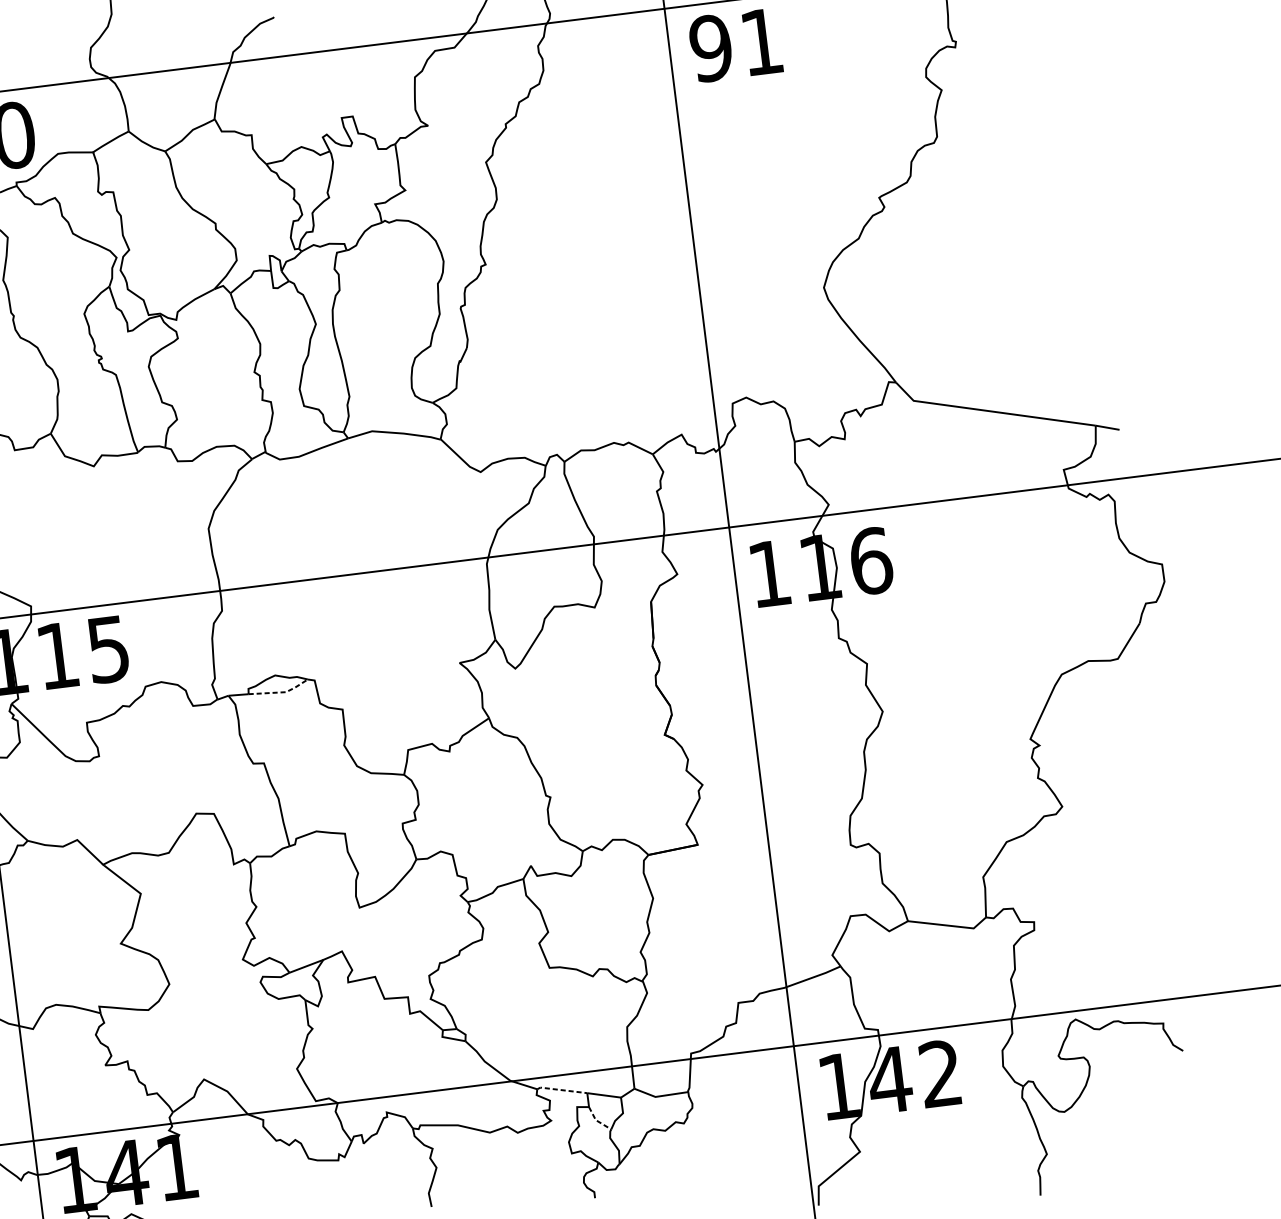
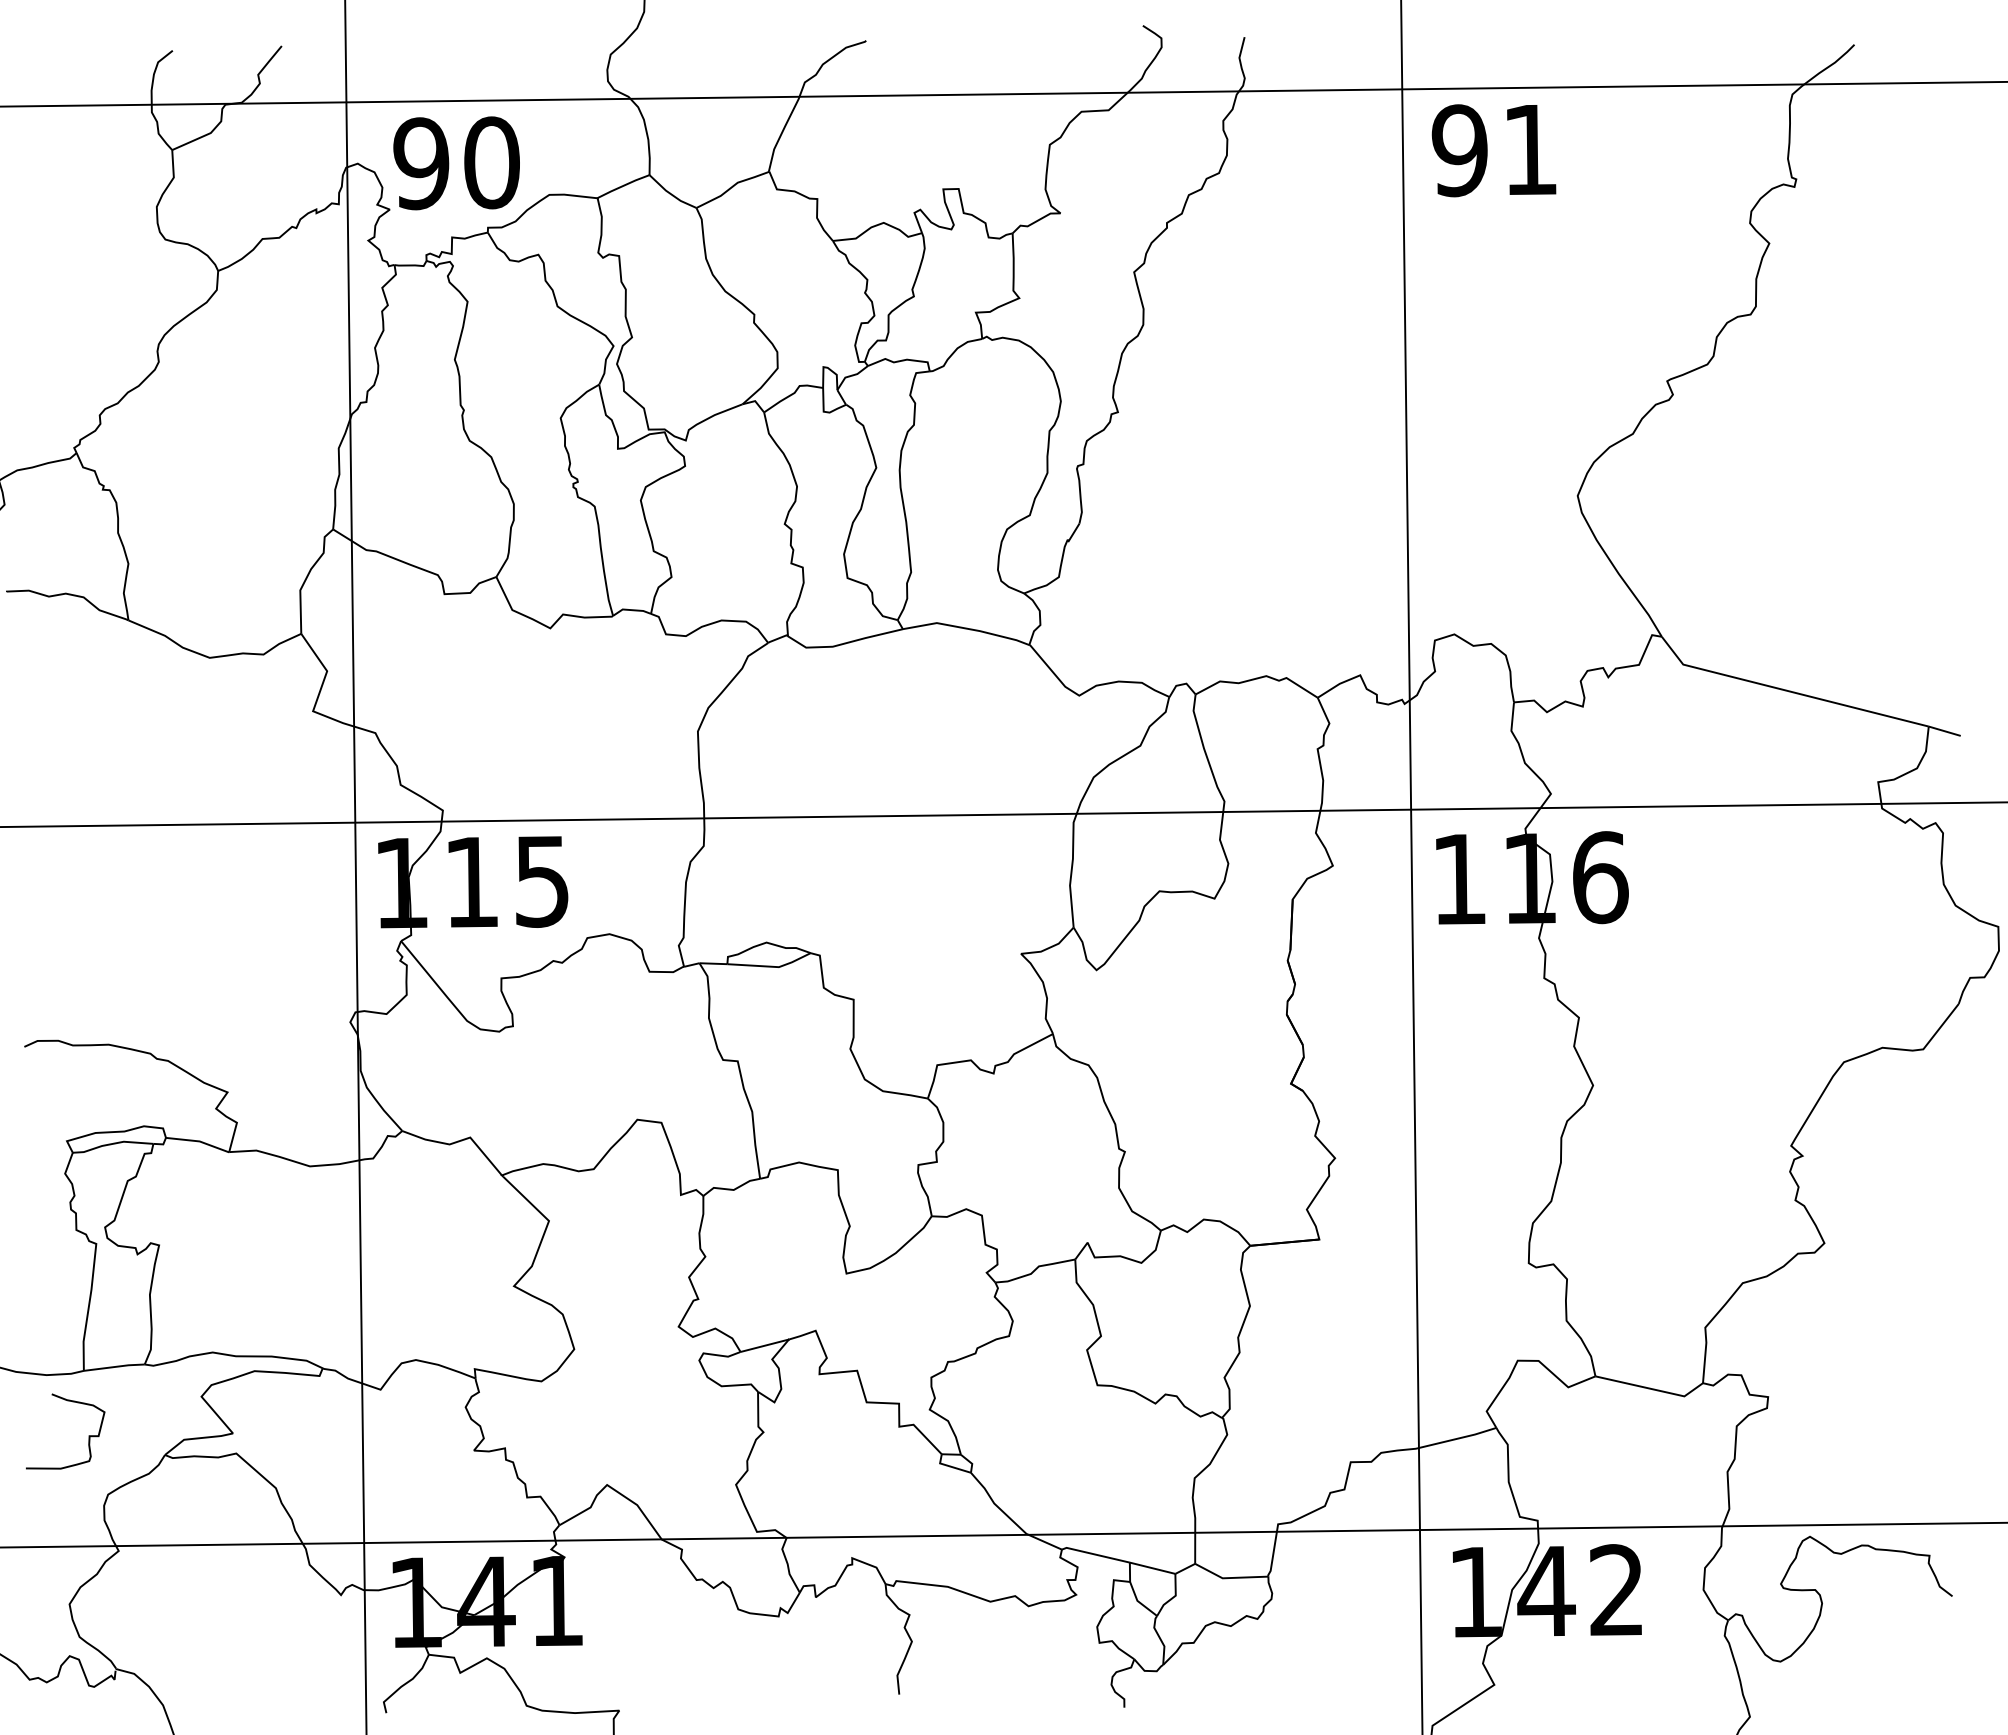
line: (281, 692) -> (772, 966), dashed -> solid
line: (561, 1090) -> (1094, 1554), dashed -> solid
line: (596, 1121) -> (1138, 1602), dashed -> solid

